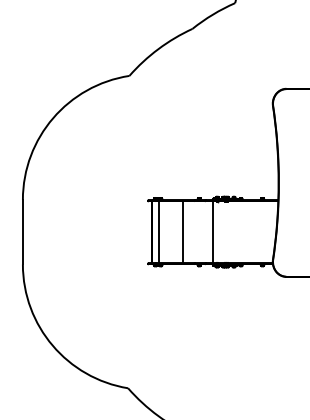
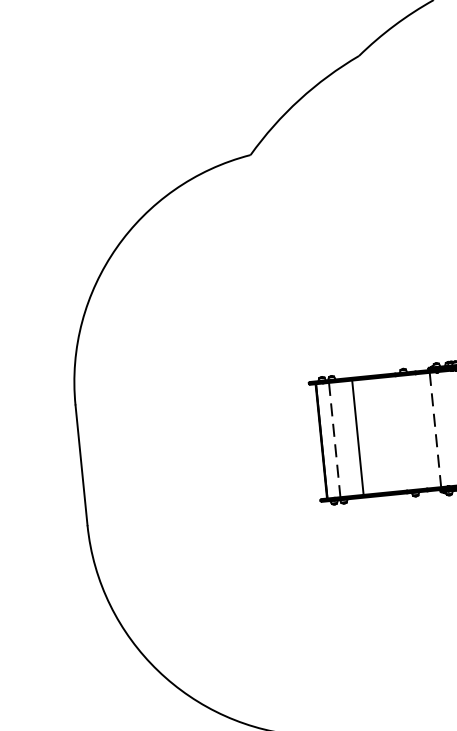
line: (182, 231) -> (357, 436), moved
line: (159, 232) -> (335, 440), solid -> dashed
line: (213, 232) -> (435, 430), solid -> dashed

